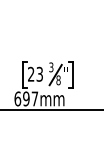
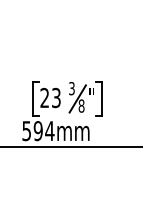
text: (26, 99) -> (38, 131), 697mm -> 594mm

